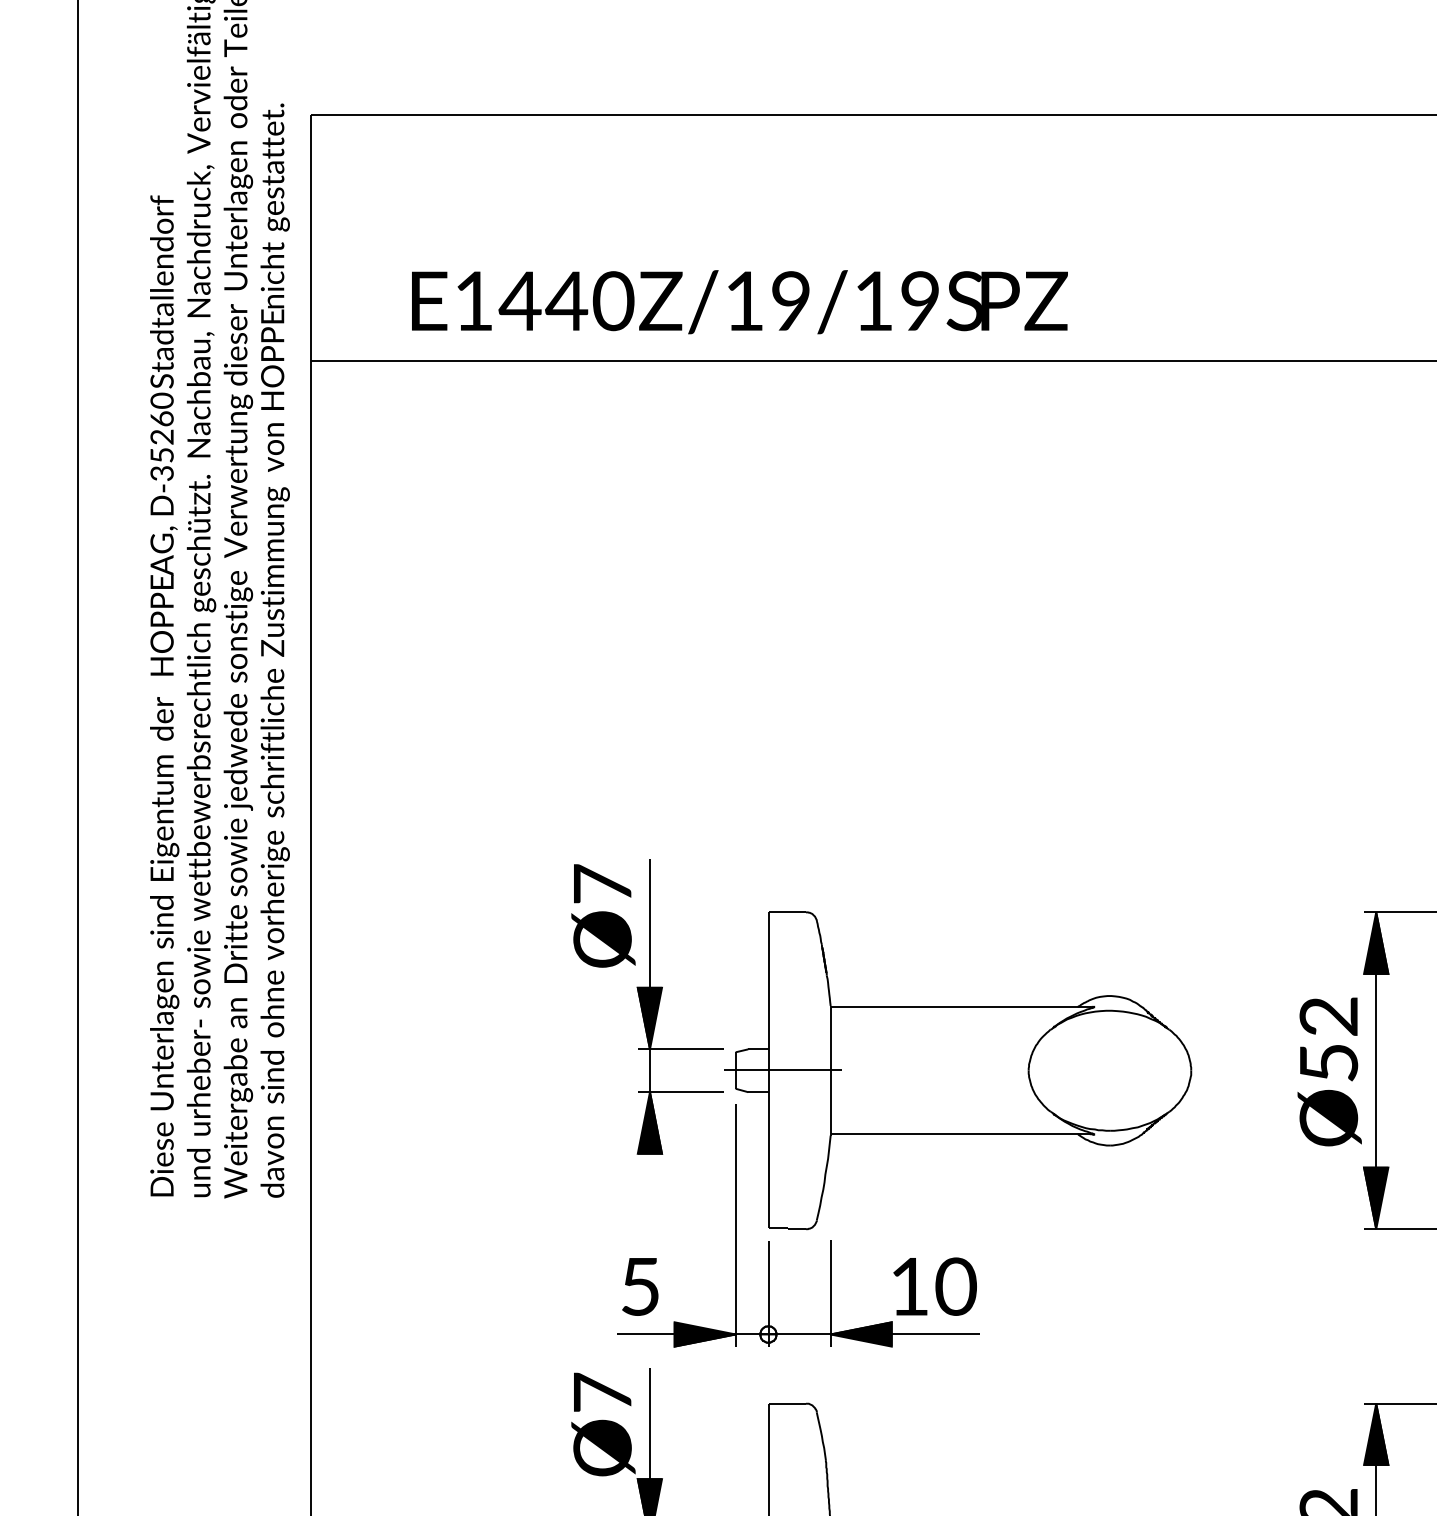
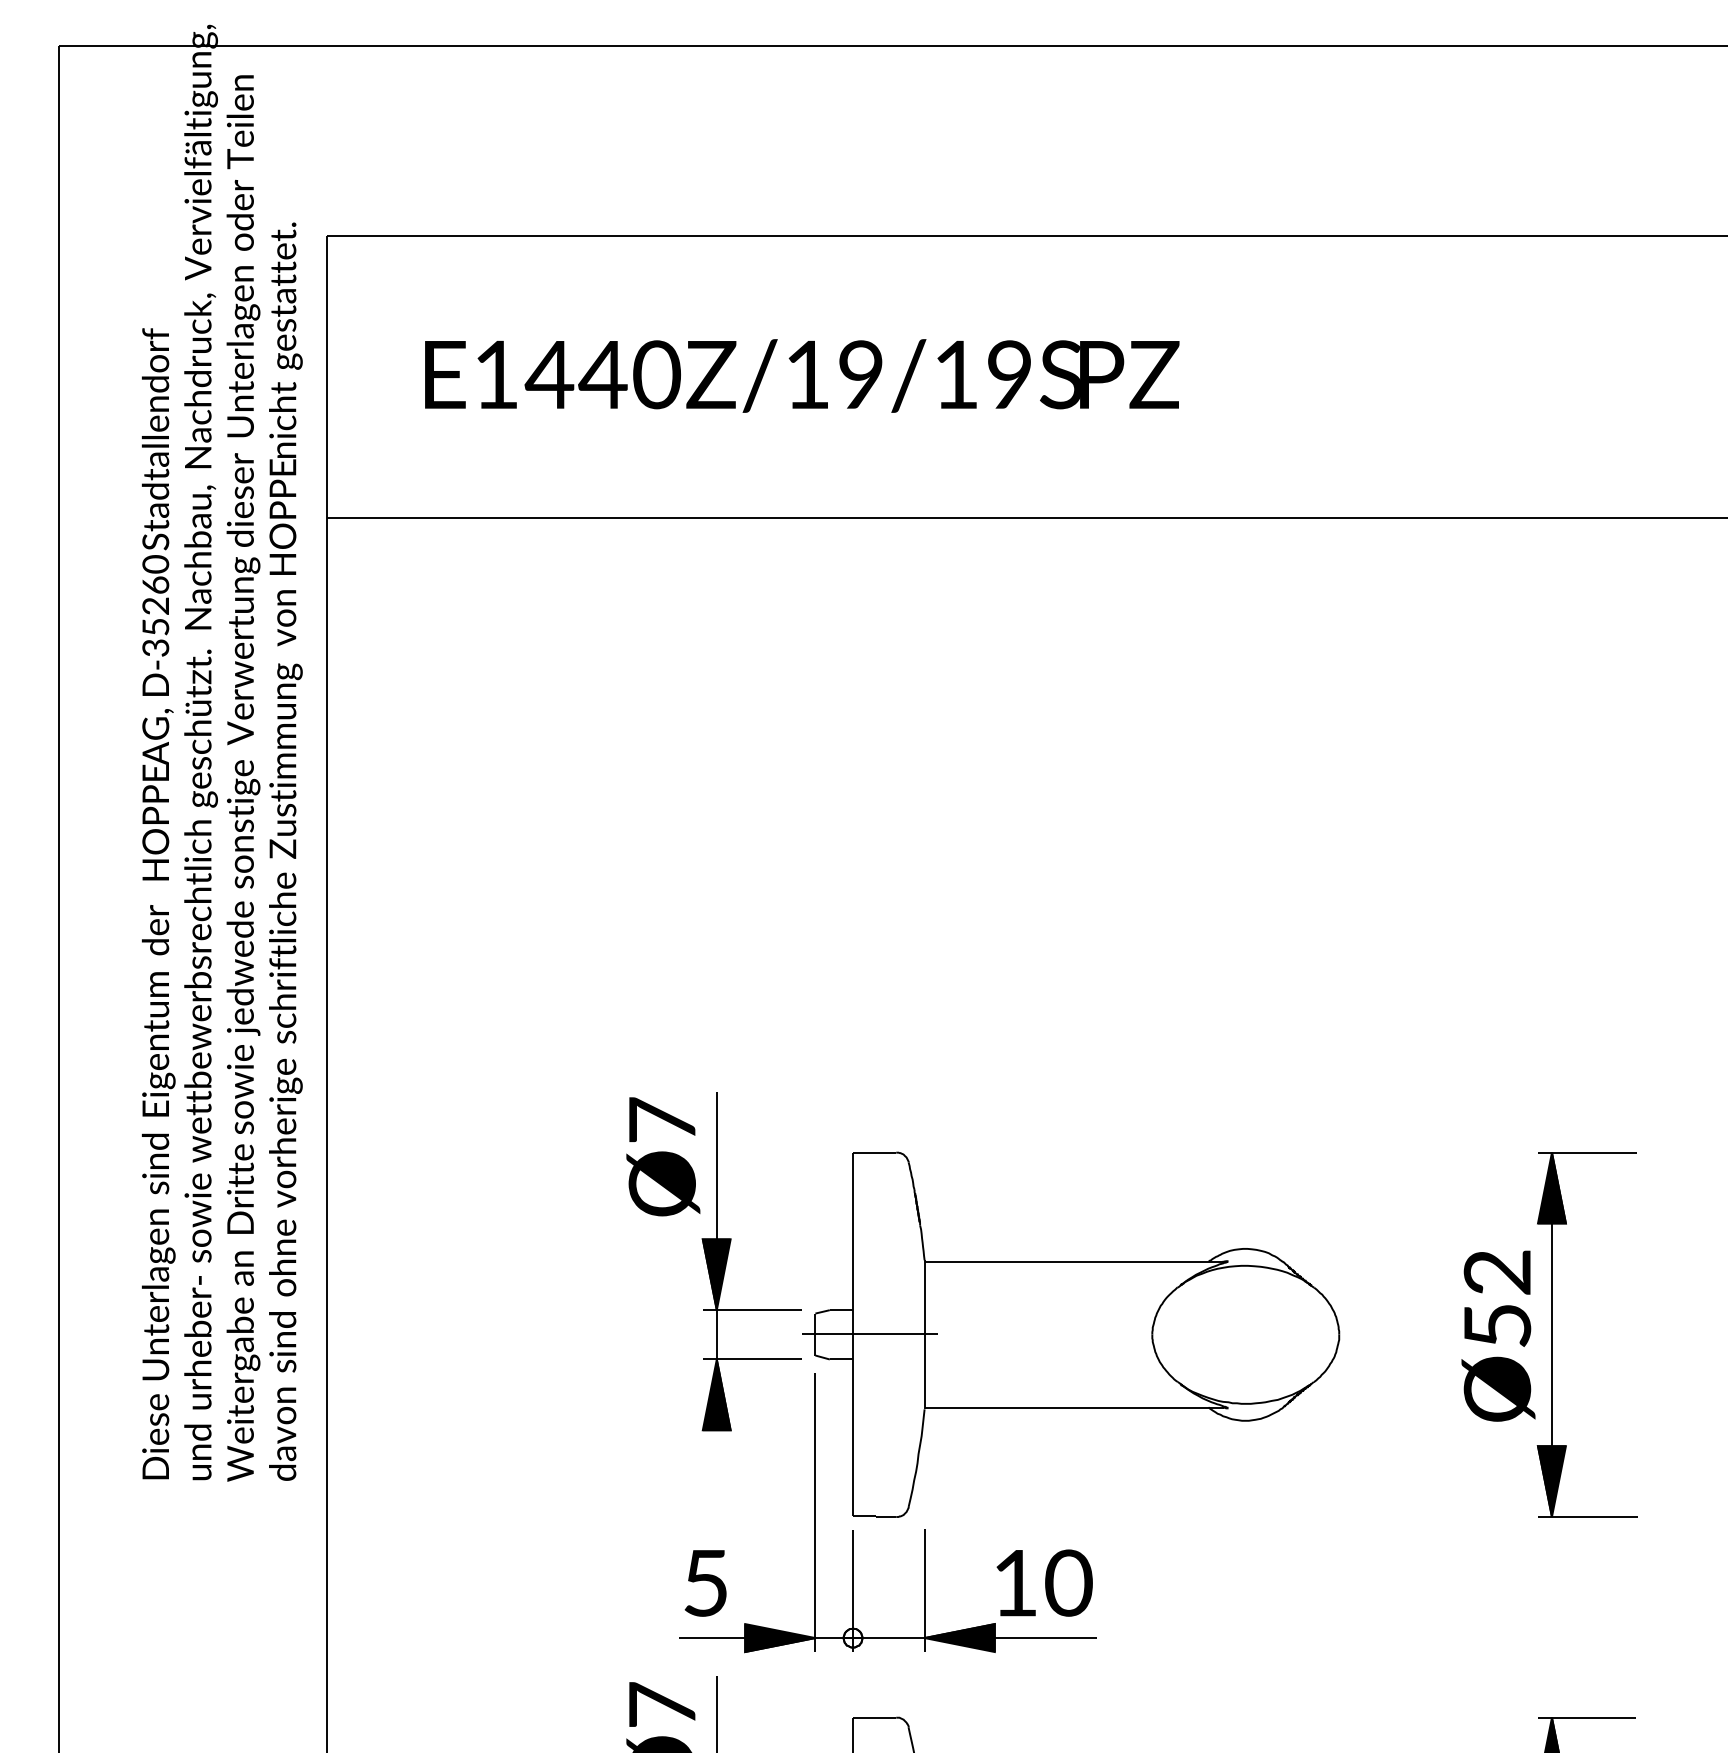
text: (740, 301) -> (802, 375), moved

